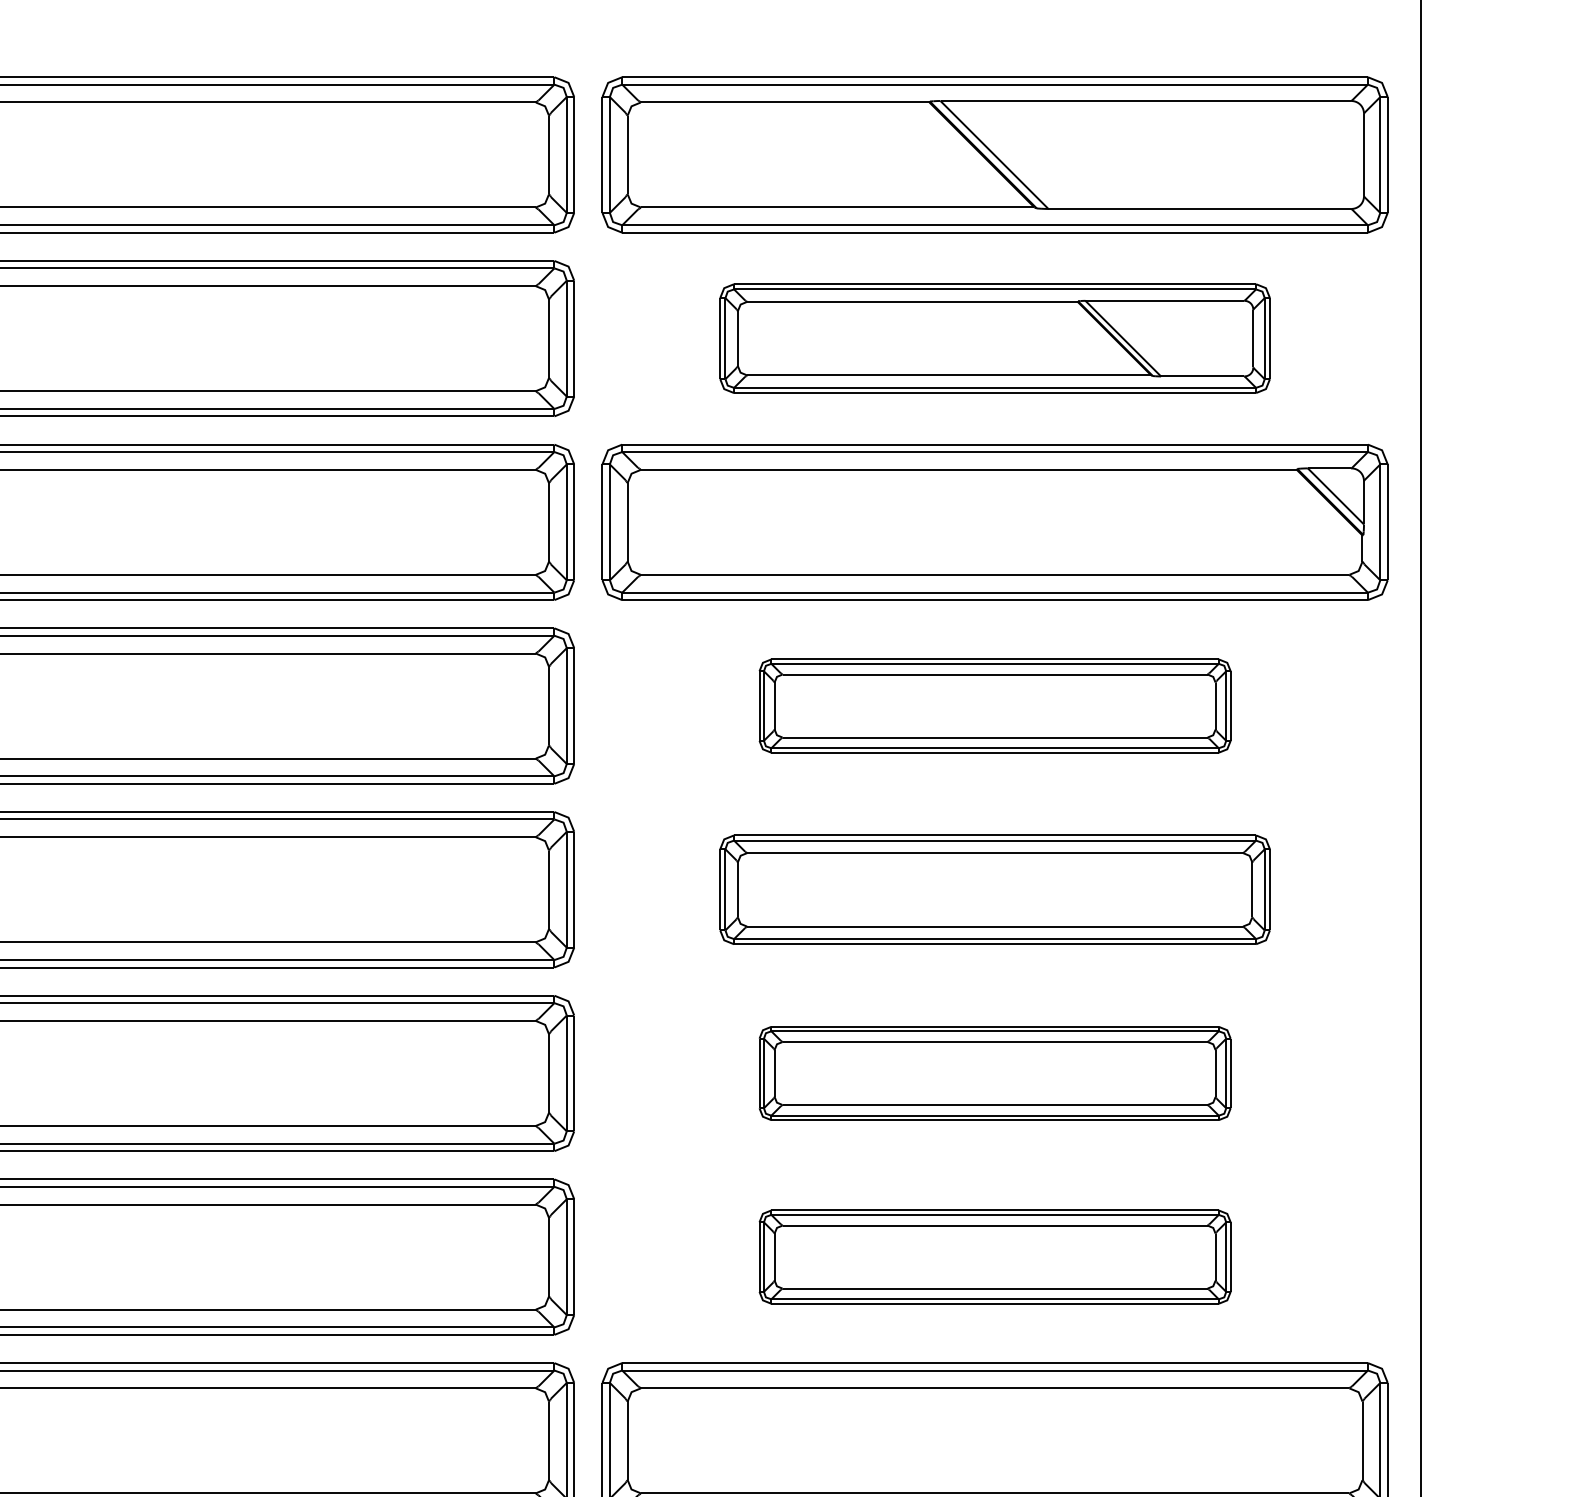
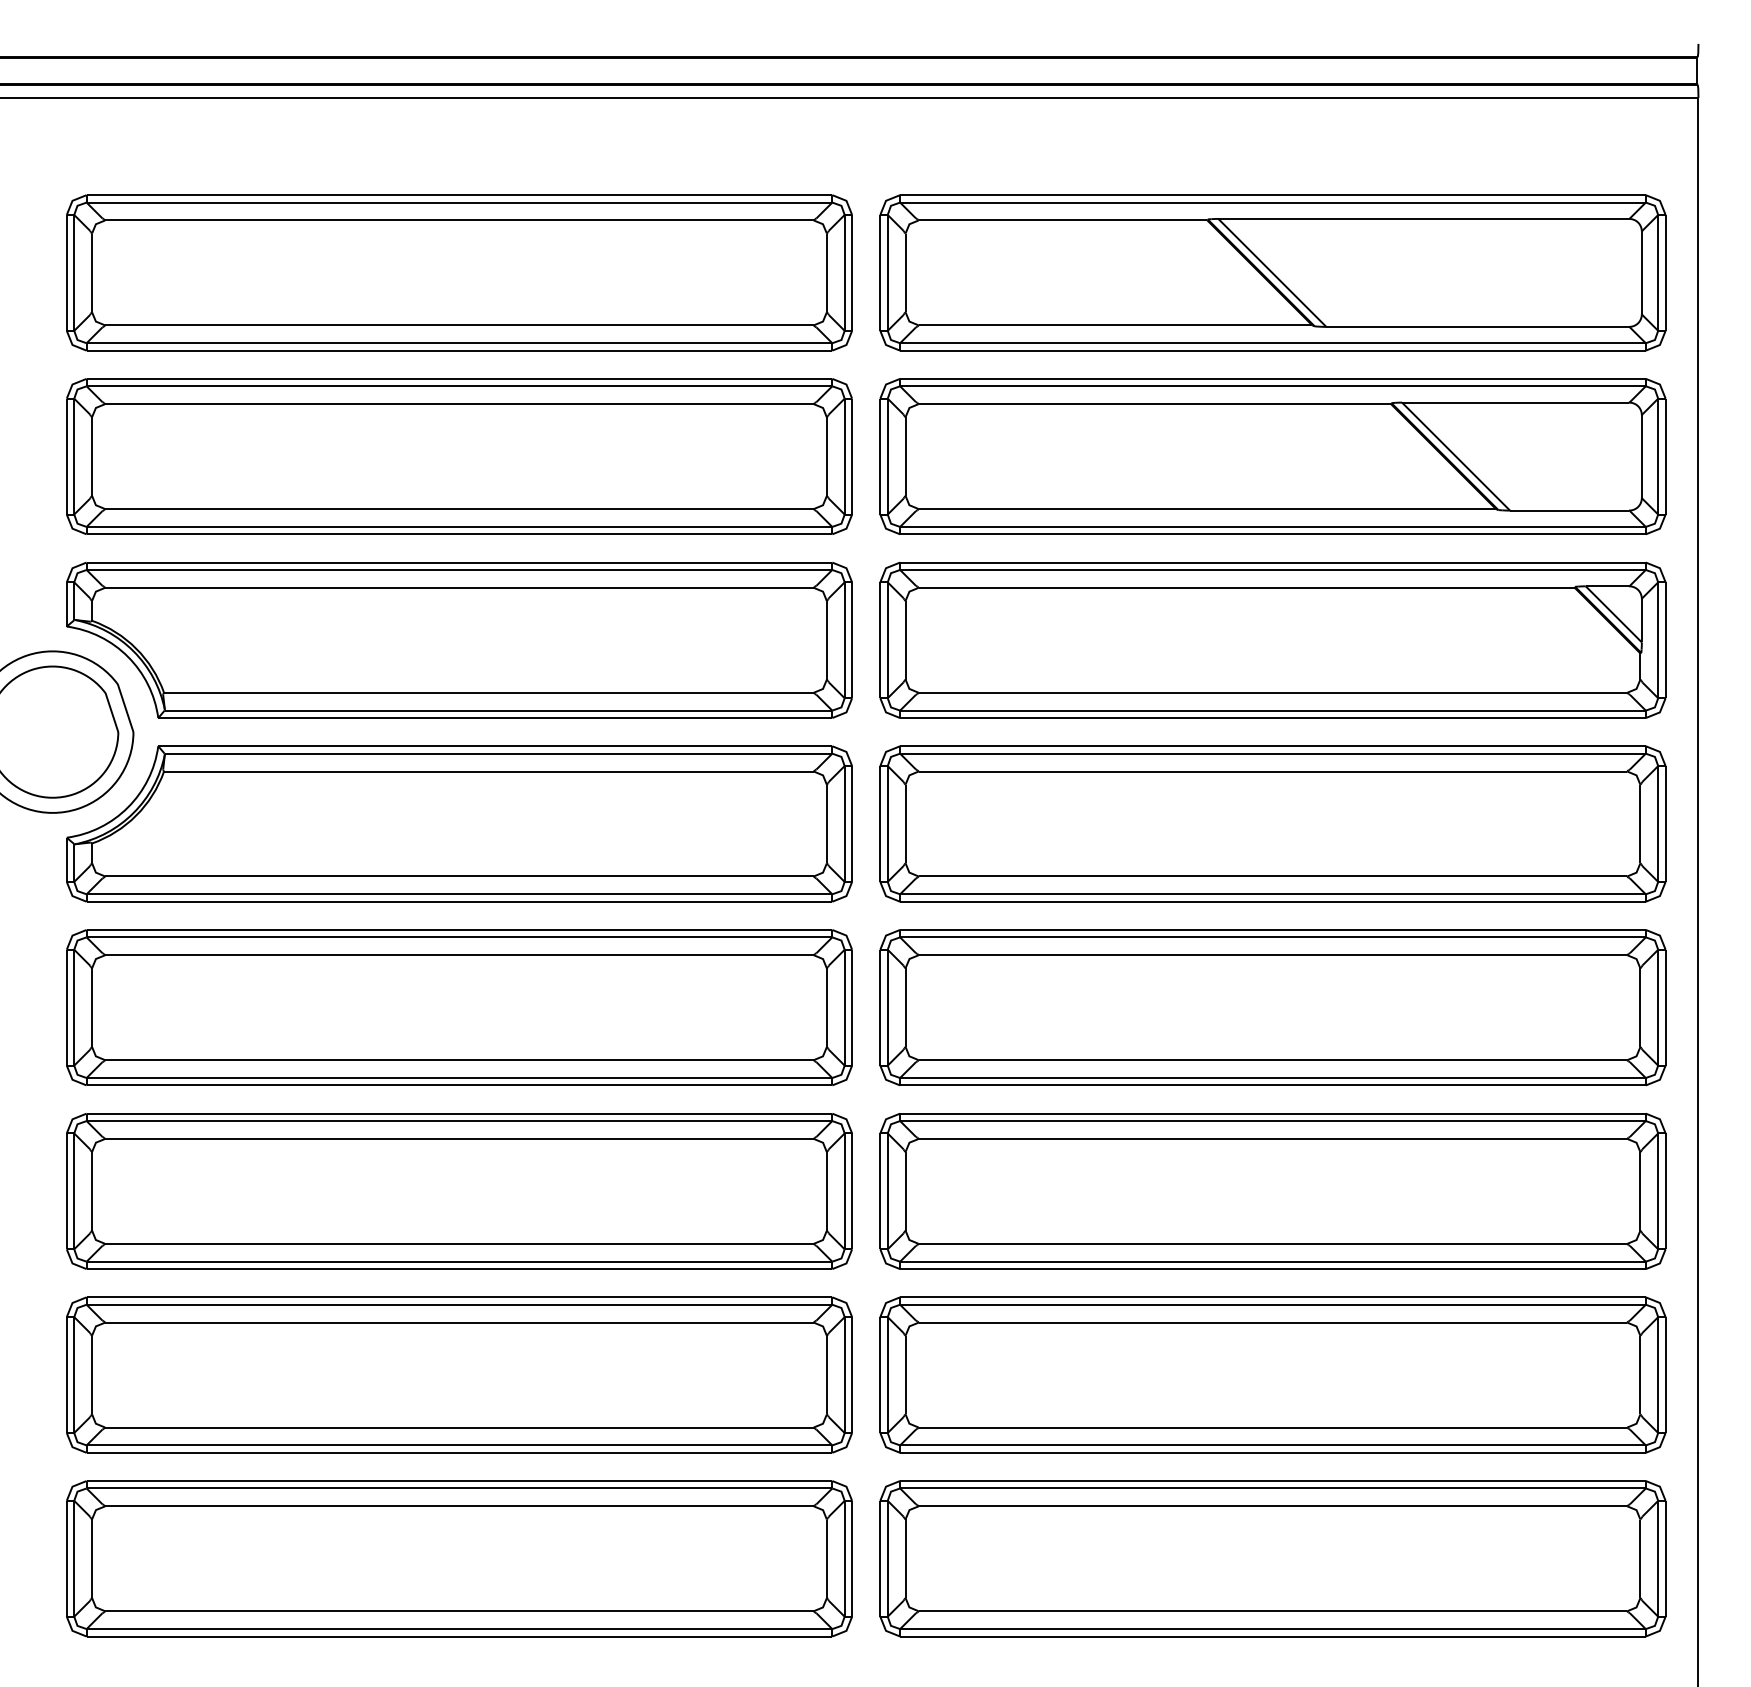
part: (994, 338) -> (1272, 456), size x1.43
part: (994, 705) -> (1272, 823), size x1.67
part: (994, 889) -> (1272, 1007), size x1.43
part: (994, 1073) -> (1272, 1191), size x1.67
part: (994, 1256) -> (1272, 1374), size x1.67

